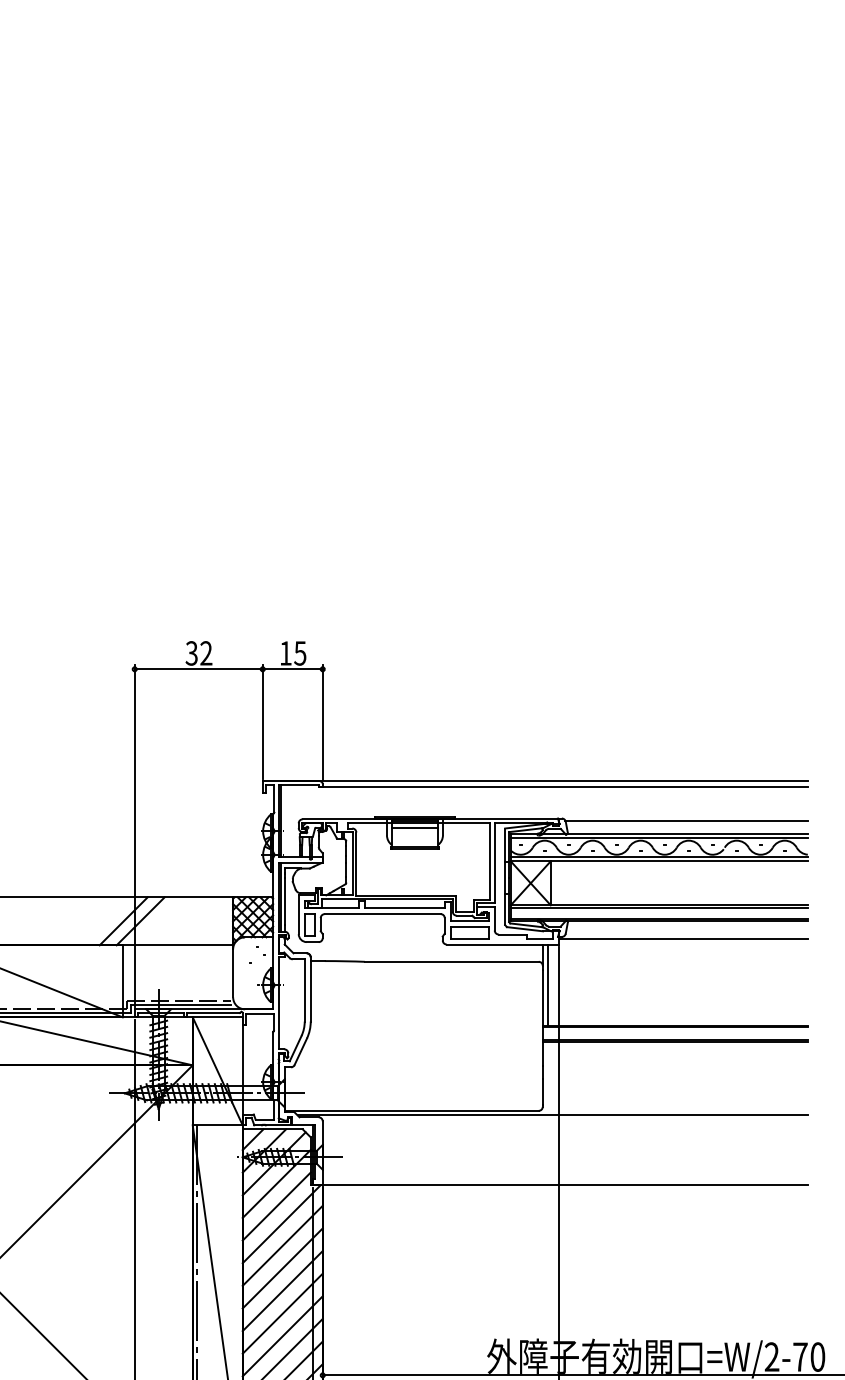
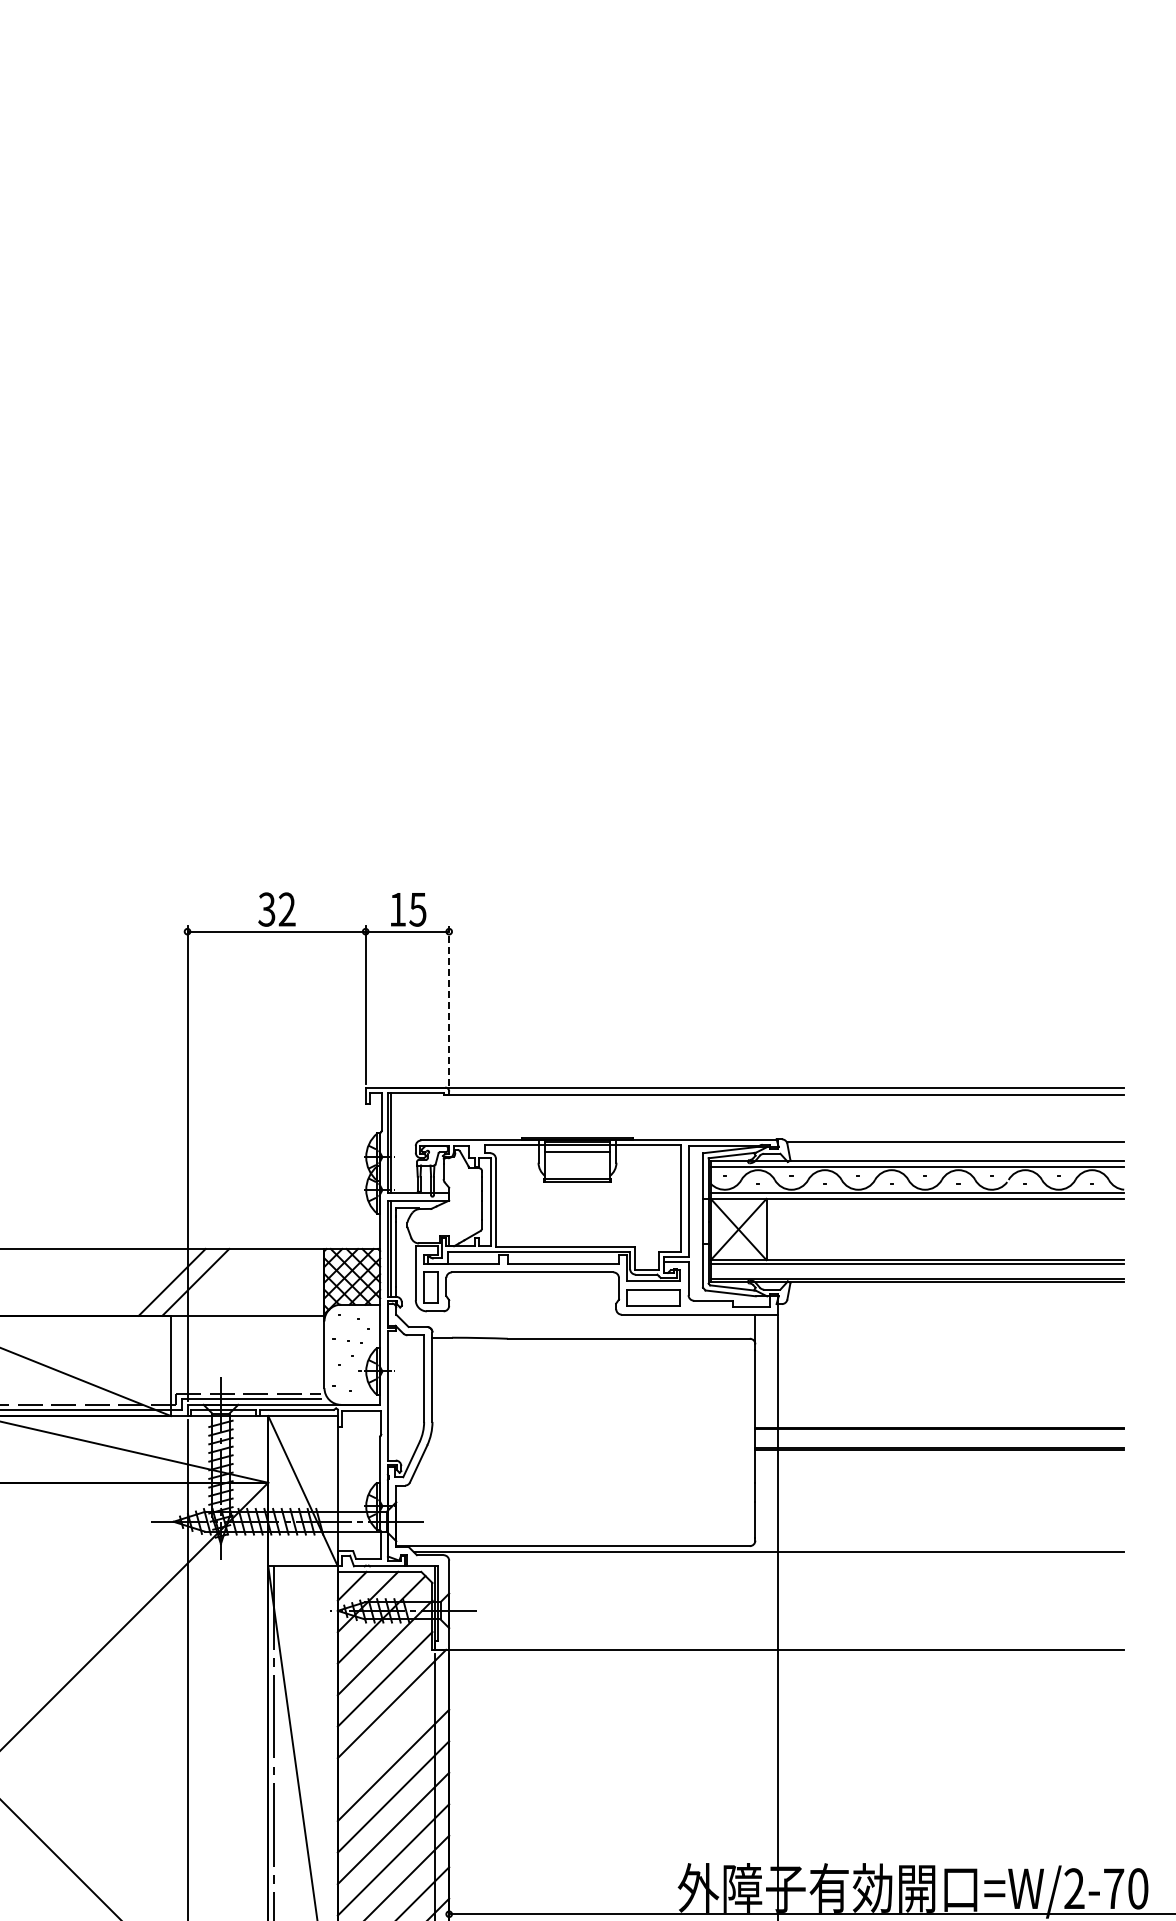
line: (322, 723) -> (449, 1006), solid -> dashed
line: (682, 938) -> (950, 1306), removed
line: (547, 984) -> (762, 1370), removed
line: (282, 1245) -> (393, 1733), removed

